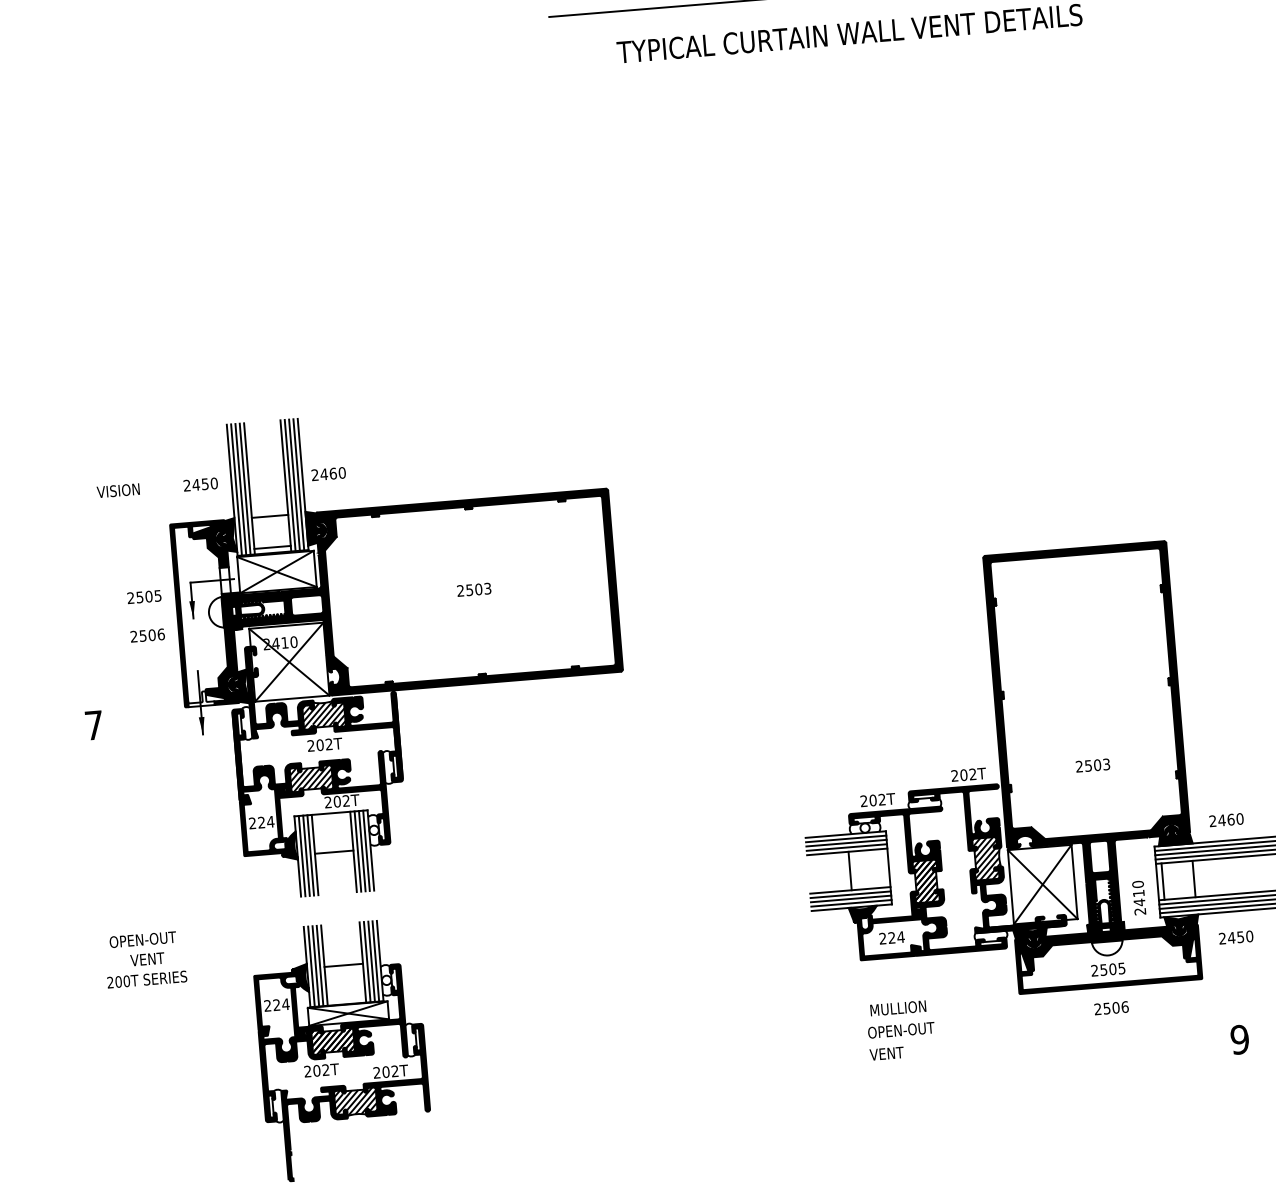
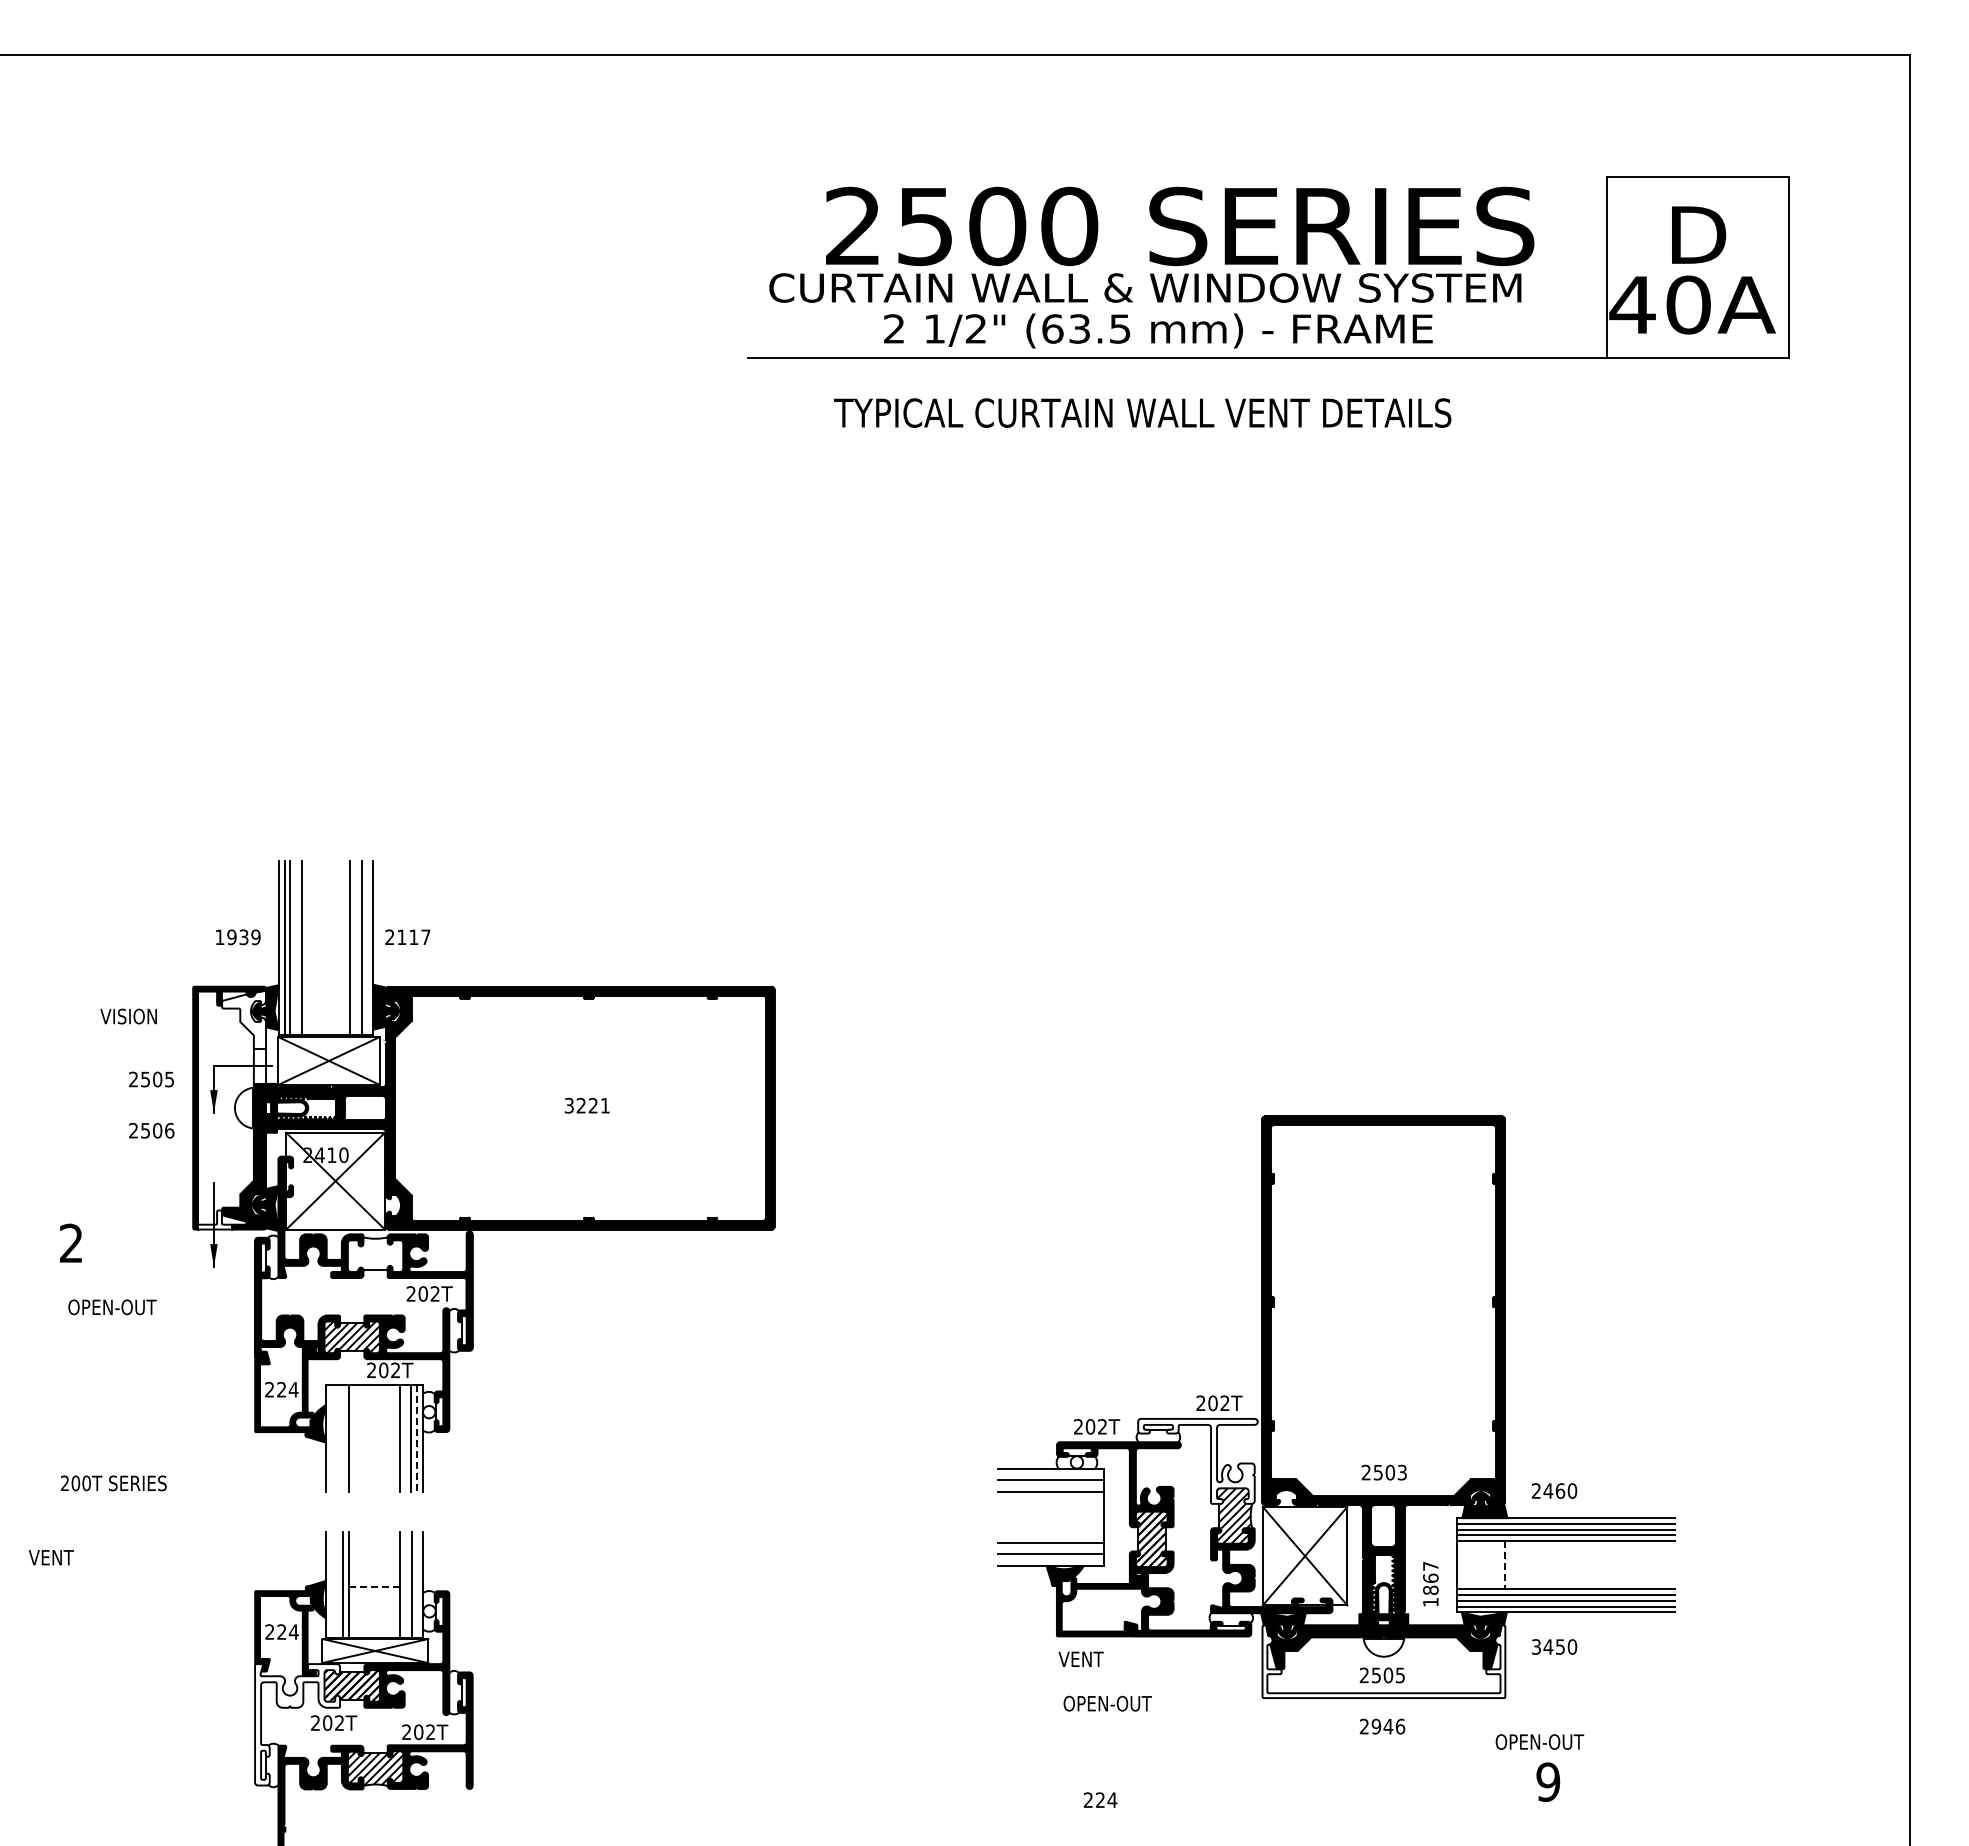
text: (332, 473) -> (413, 937), 2460 -> 2117
text: (200, 484) -> (237, 937), 2450 -> 1939
line: (298, 484) -> (367, 948), removed
line: (289, 485) -> (355, 948), removed
line: (245, 489) -> (296, 948), removed
text: (118, 490) -> (128, 1016), moved
line: (269, 516) -> (325, 986), removed
fill: (210, 546) -> (244, 1020), removed
line: (272, 547) -> (325, 1028), removed
text: (473, 589) -> (586, 1105), 2503 -> 3221
hatch: (323, 715) -> (375, 1255), removed
text: (94, 724) -> (71, 1242), 7 -> 2
text: (324, 744) -> (429, 1293), moved
text: (1092, 765) -> (1383, 1472), moved
fill: (955, 819) -> (1197, 1460), removed
line: (845, 838) -> (1050, 1474), removed
line: (846, 847) -> (1050, 1486), removed
line: (366, 850) -> (416, 1438), solid -> dashed
line: (357, 851) -> (405, 1438), removed
line: (333, 852) -> (373, 1436), removed
line: (306, 855) -> (337, 1438), removed
line: (310, 855) -> (342, 1438), removed
line: (302, 856) -> (331, 1438), removed
line: (850, 870) -> (1052, 1516), removed
line: (1194, 879) -> (1505, 1565), solid -> dashed
line: (1163, 881) -> (1464, 1565), removed
line: (850, 894) -> (1050, 1548), removed
text: (1138, 897) -> (1430, 1583), 2410 -> 1867
line: (851, 903) -> (1050, 1560), removed
text: (891, 937) -> (1100, 1799), moved
text: (1222, 938) -> (1536, 1646), 2450 -> 3450
text: (143, 939) -> (112, 1307), moved
text: (146, 959) -> (50, 1557), moved
fill: (1108, 959) -> (1383, 1661), removed
line: (375, 960) -> (417, 1584), removed
line: (366, 961) -> (405, 1584), removed
line: (315, 965) -> (337, 1584), removed
line: (343, 965) -> (374, 1586), solid -> dashed
line: (311, 966) -> (331, 1584), removed
text: (147, 979) -> (113, 1483), moved
text: (903, 1007) -> (1107, 1703), MULLION -> OPEN-OUT
text: (1111, 1008) -> (1382, 1726), 2506 -> 2946
text: (901, 1029) -> (1539, 1741), moved
text: (886, 1053) -> (1080, 1658), moved
fill: (294, 1073) -> (297, 1724), removed

